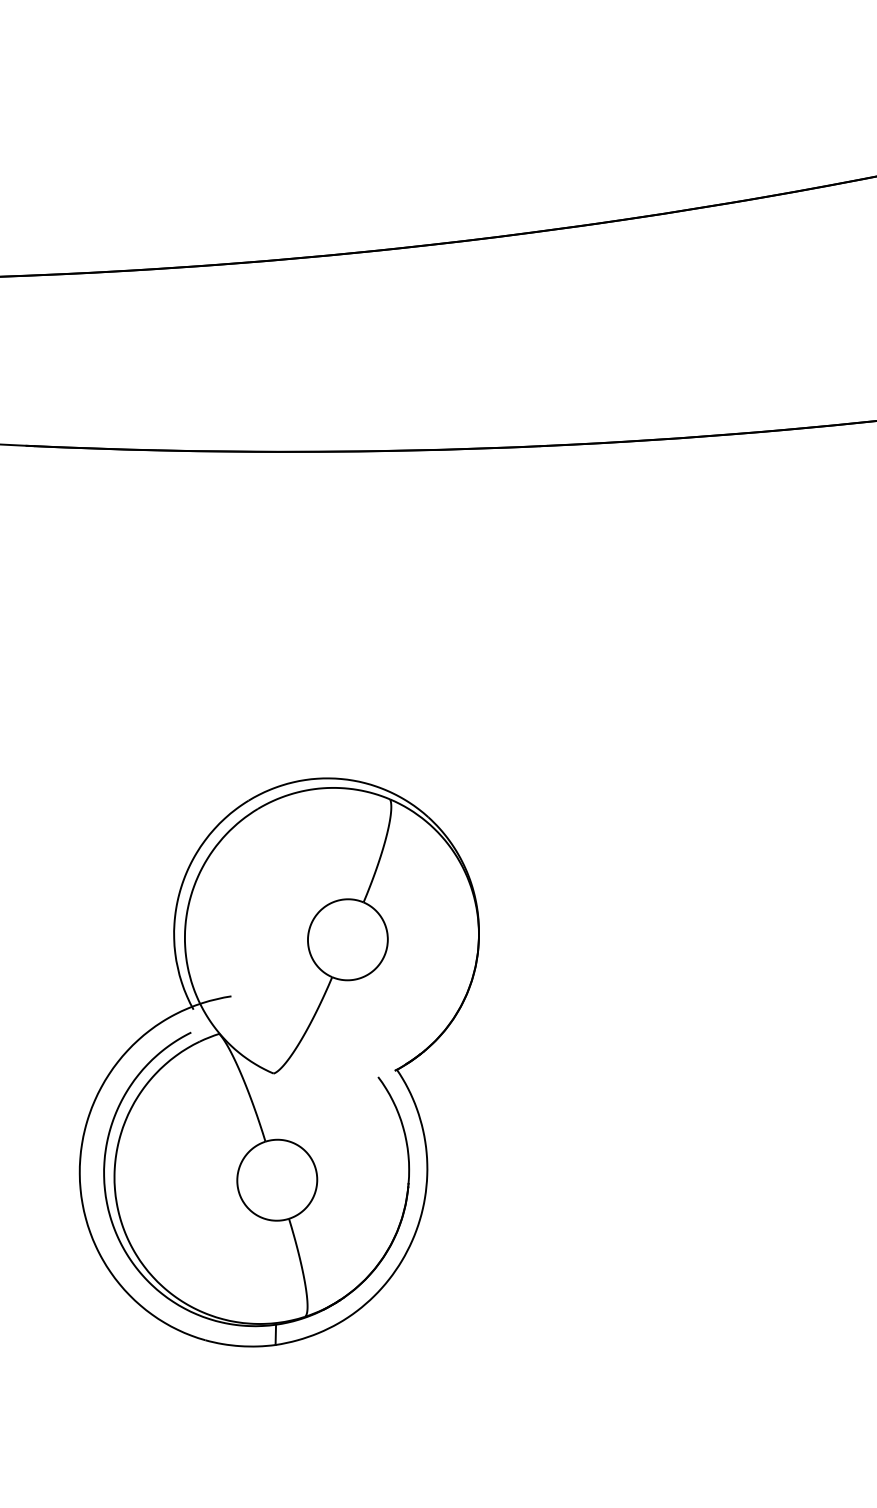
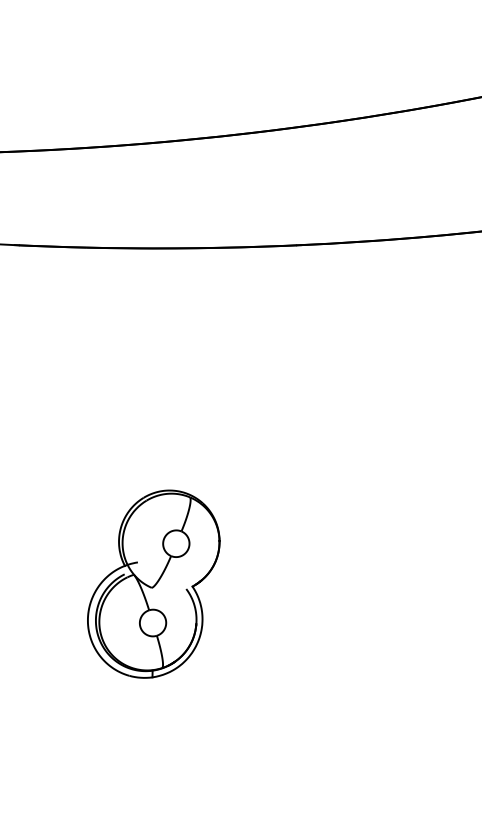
part: (279, 1063) -> (153, 584), size x0.6

